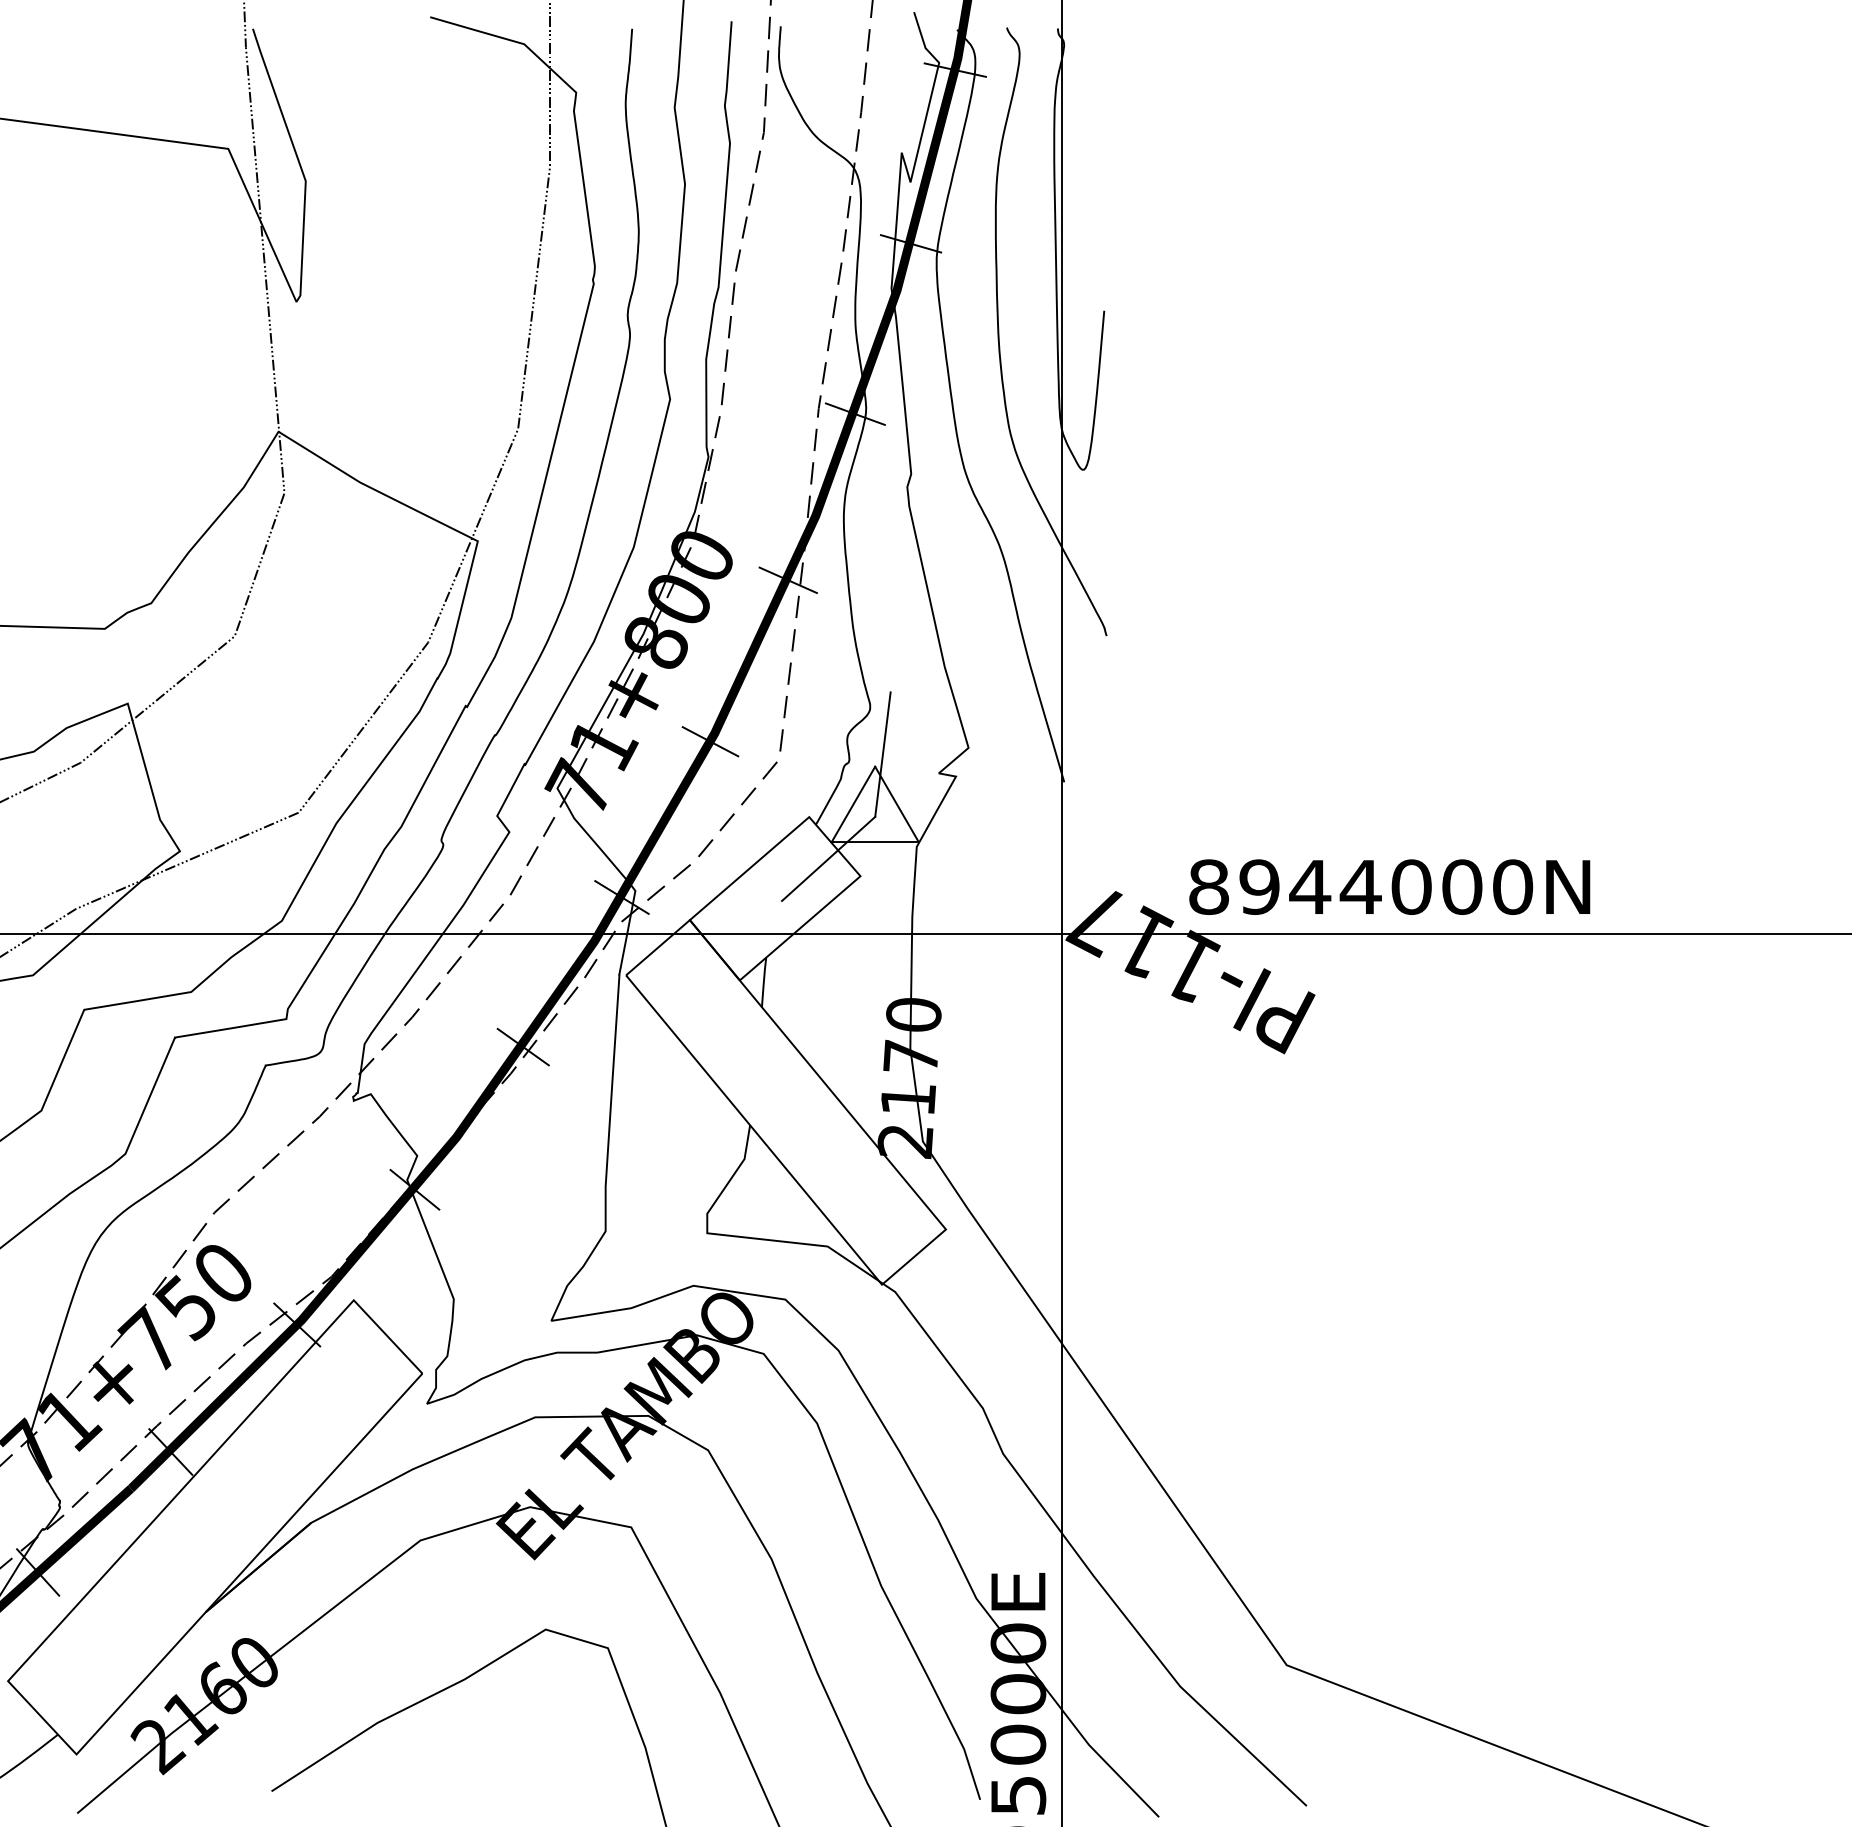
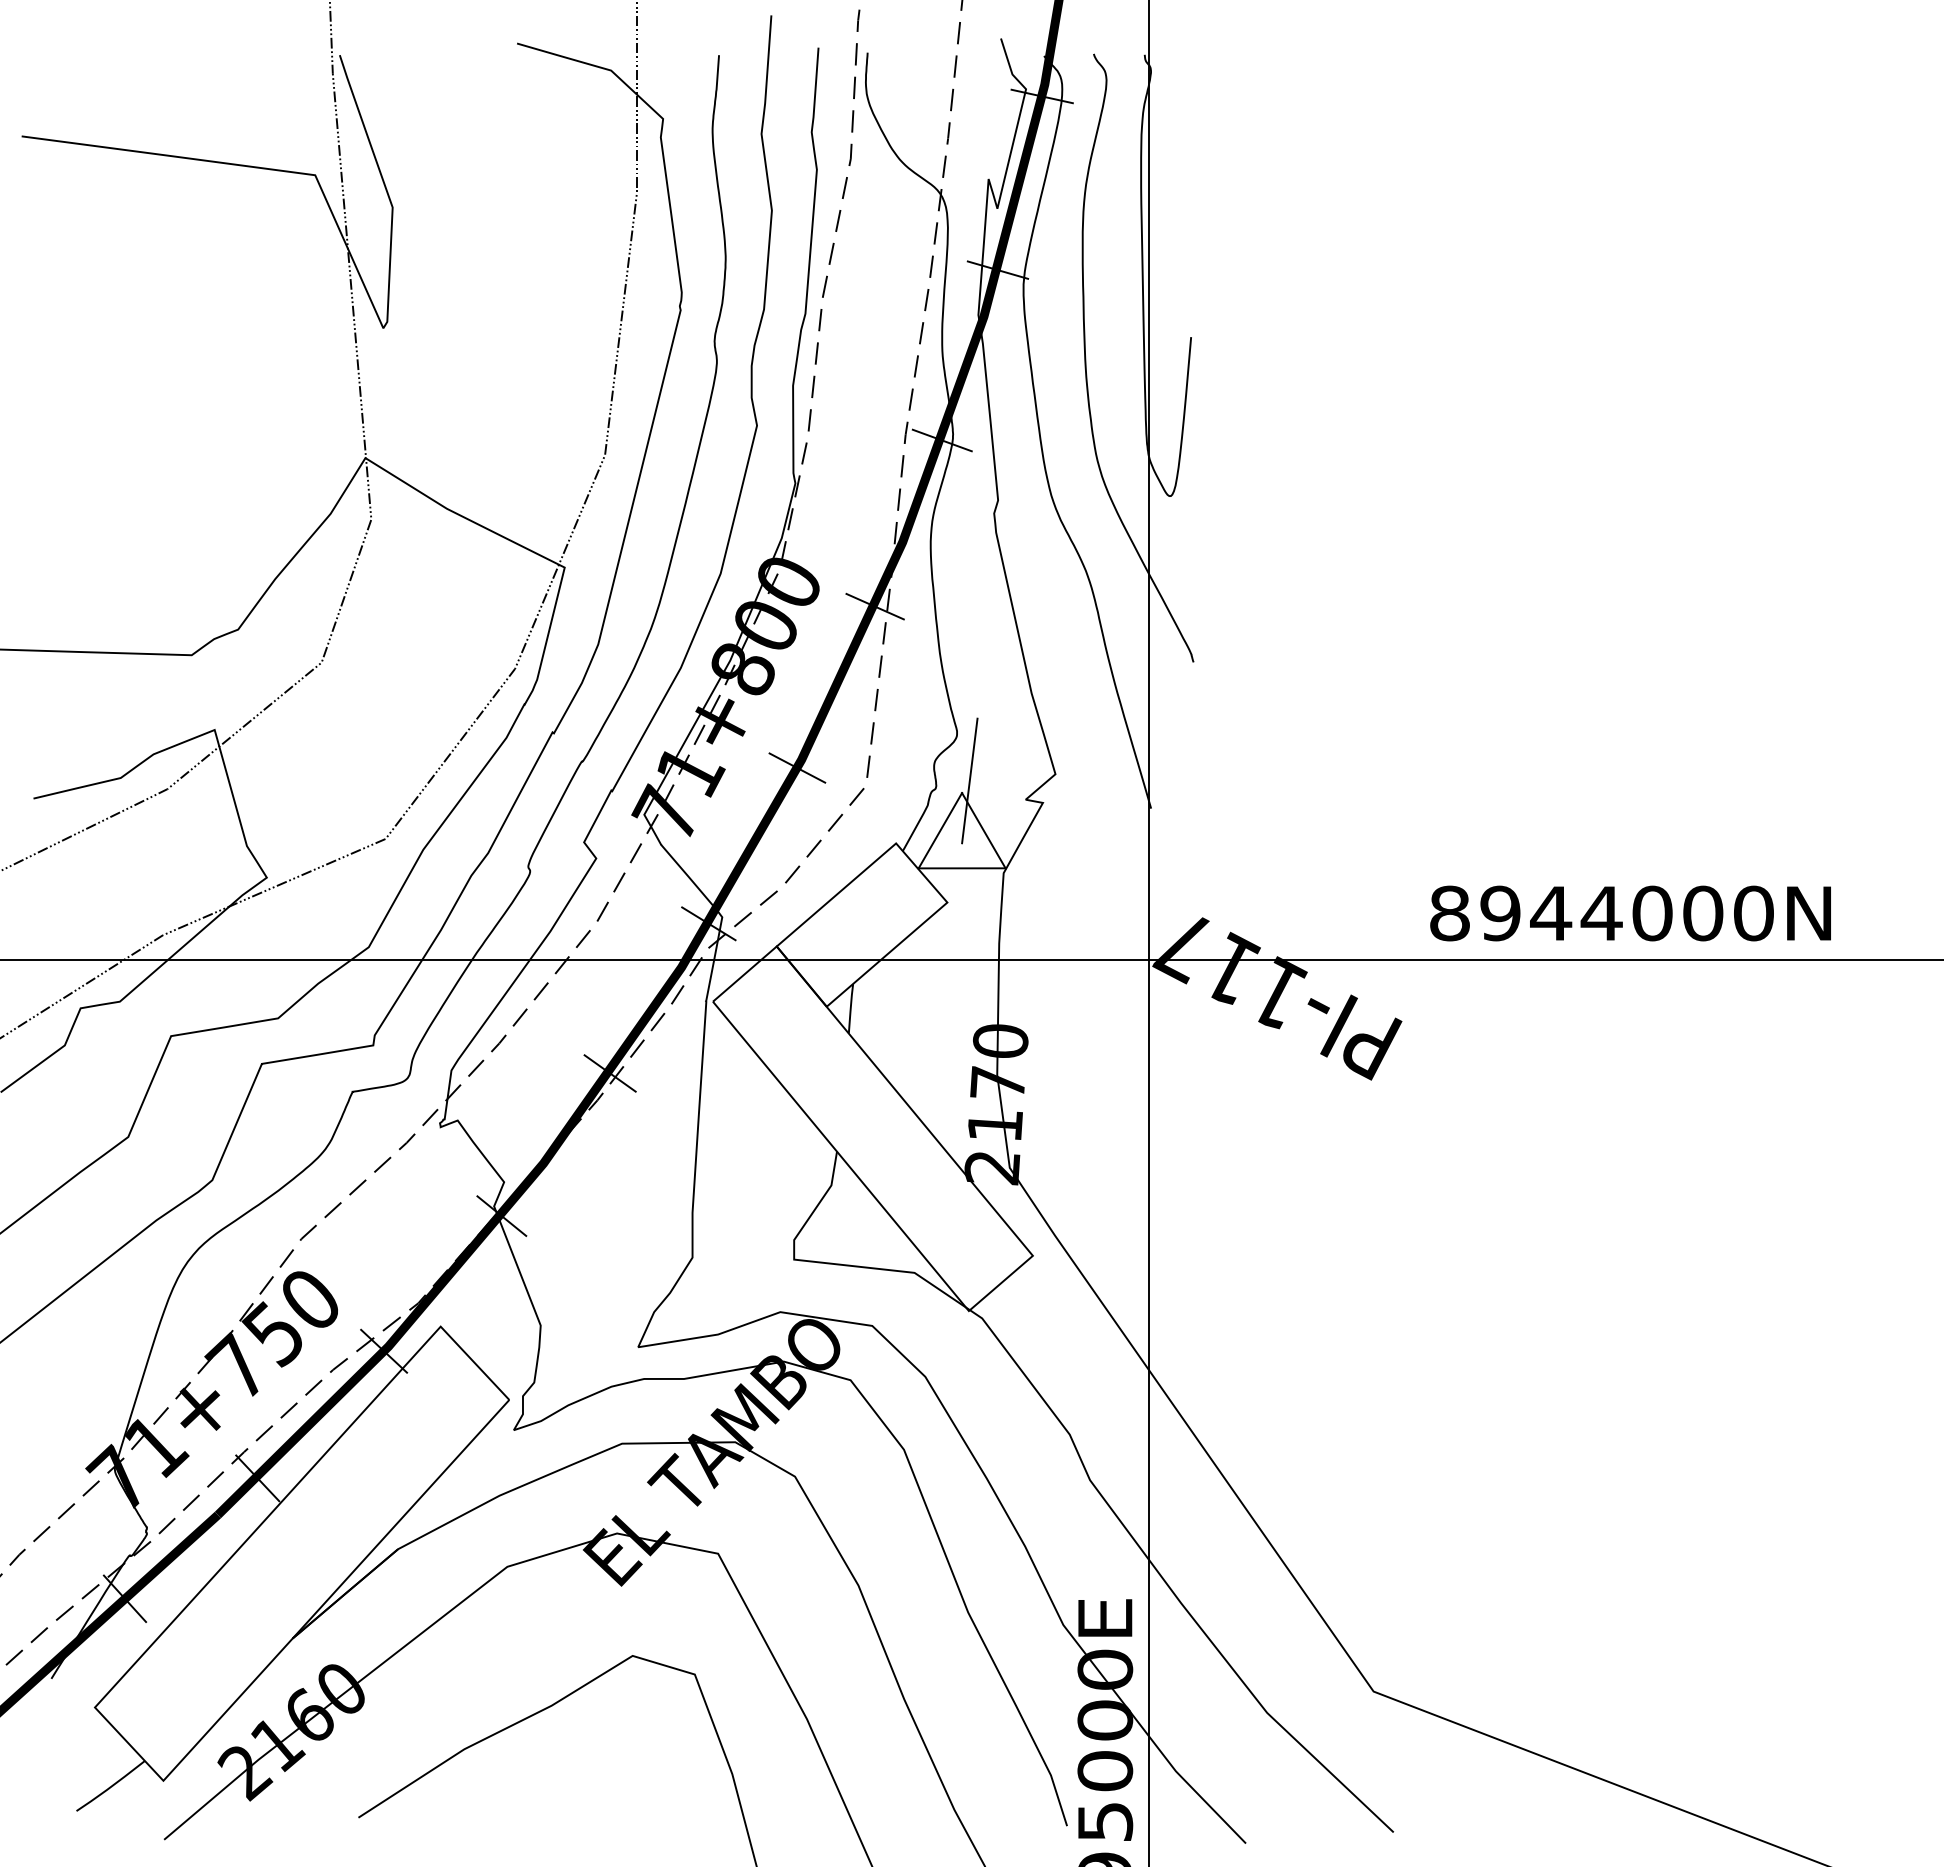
line: (828, 859) -> (915, 885), removed
text: (1389, 887) -> (1630, 913), moved

